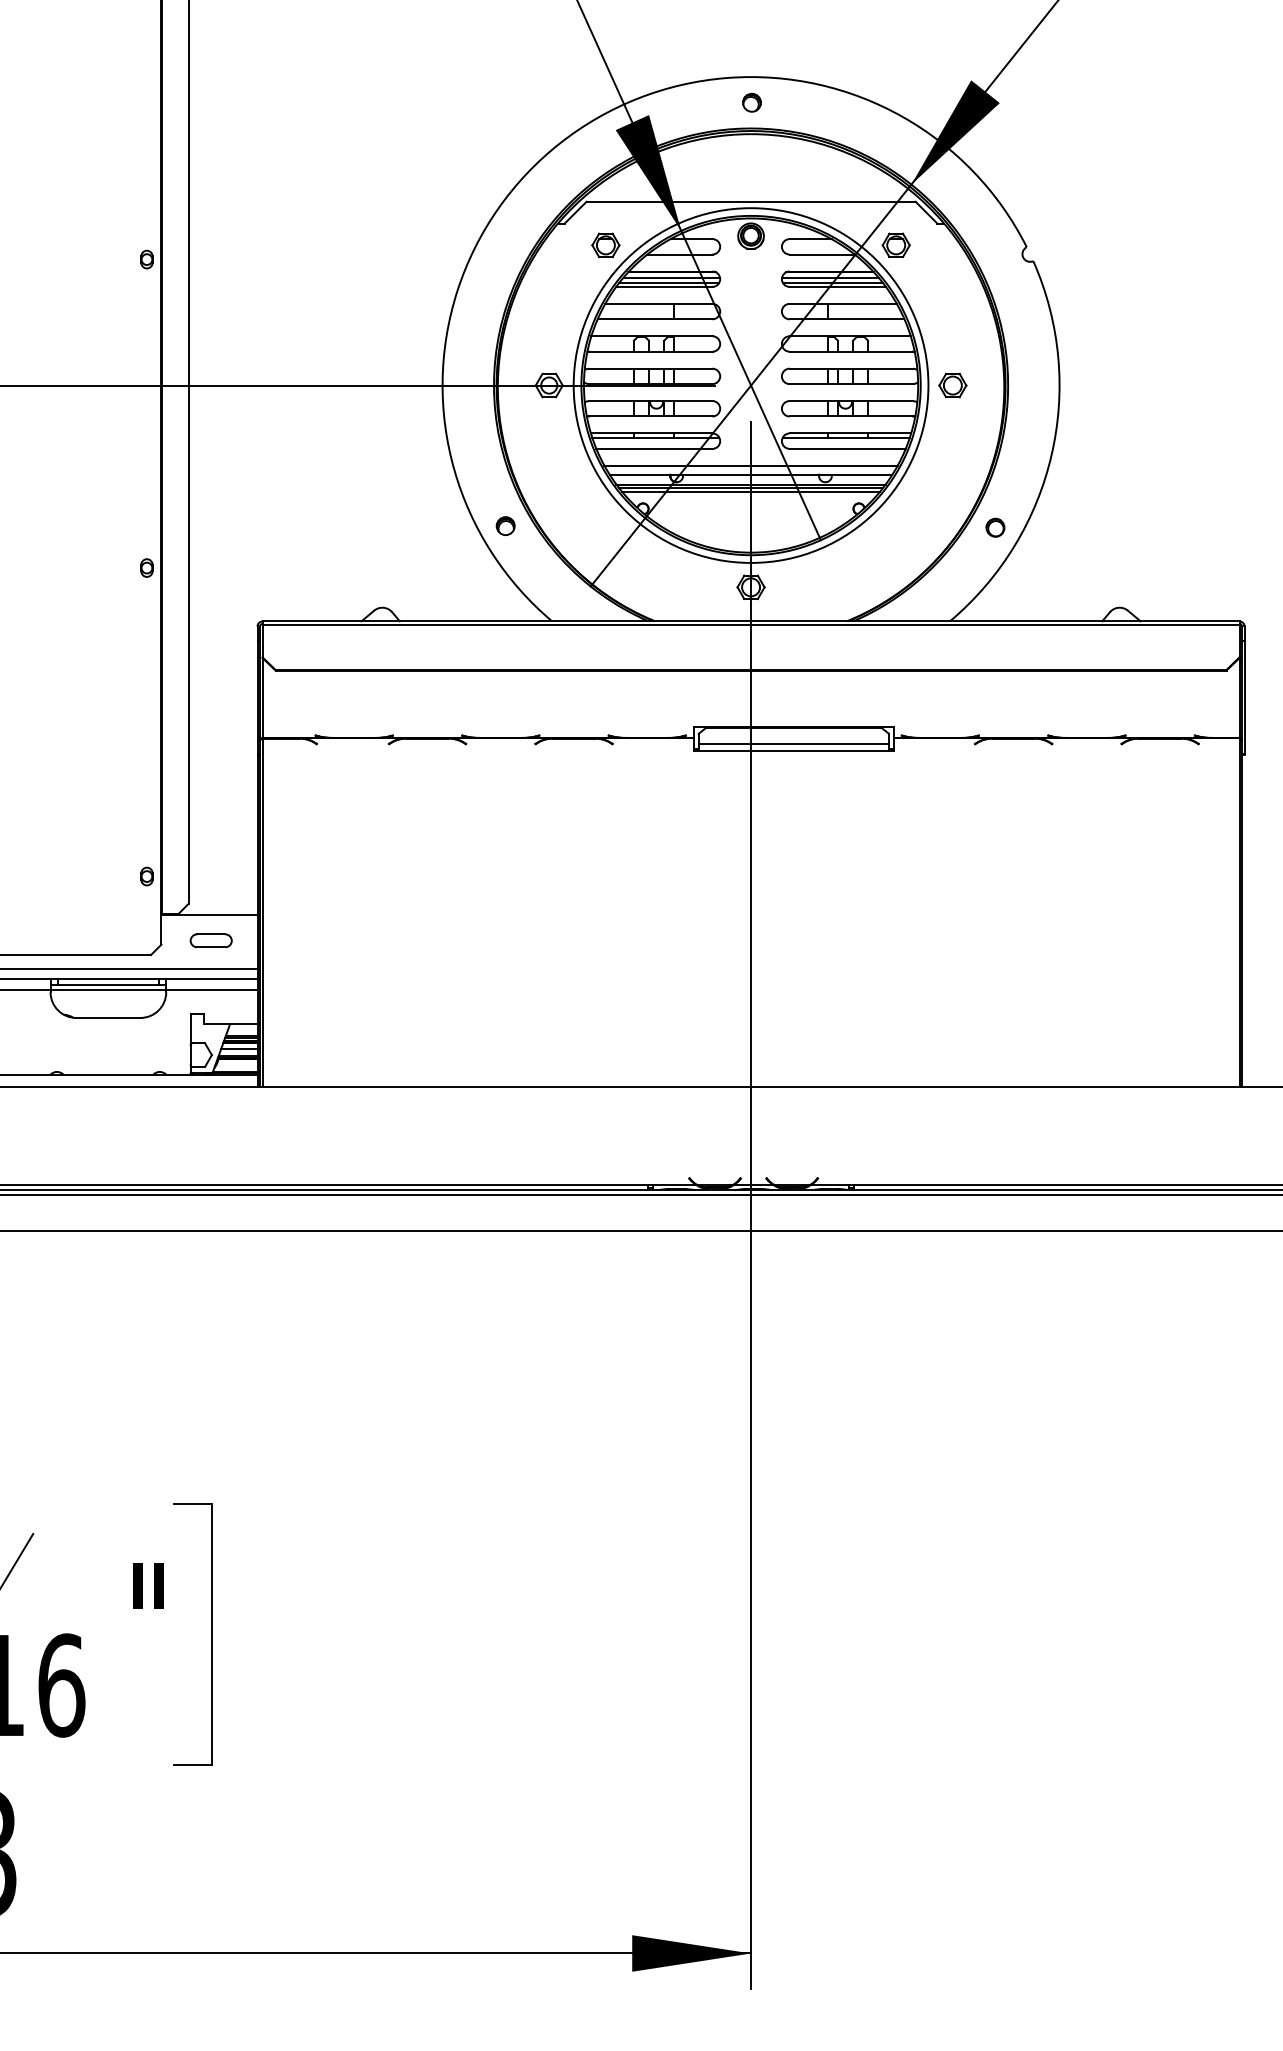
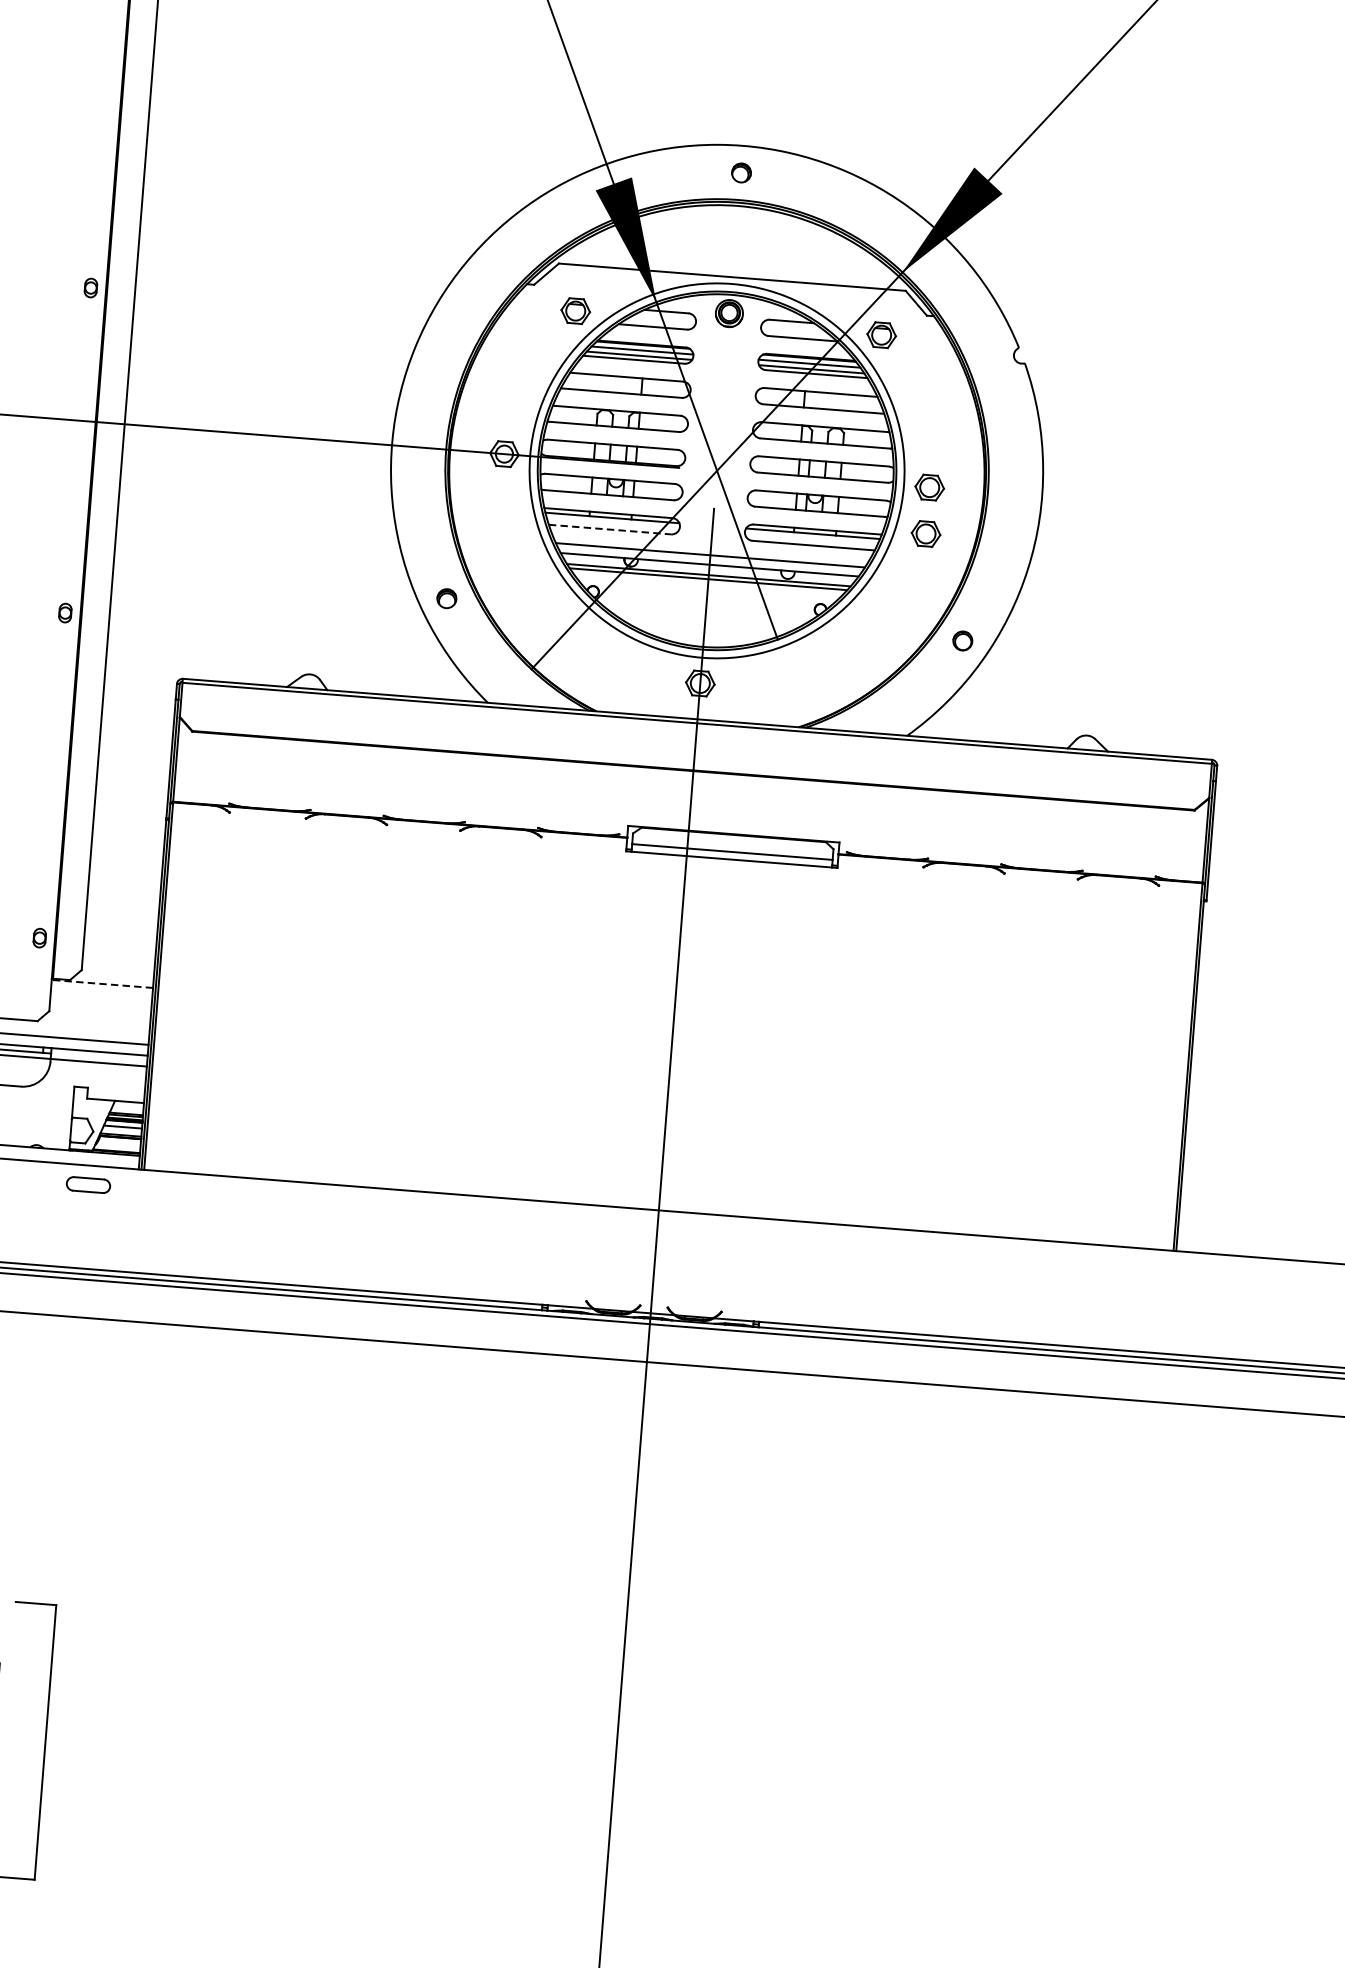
part: (952, 429) -> (925, 533), added
line: (654, 448) -> (610, 529), solid -> dashed
line: (750, 491) -> (707, 582), removed
line: (208, 915) -> (101, 984), solid -> dashed
part: (210, 940) -> (87, 1184), moved

